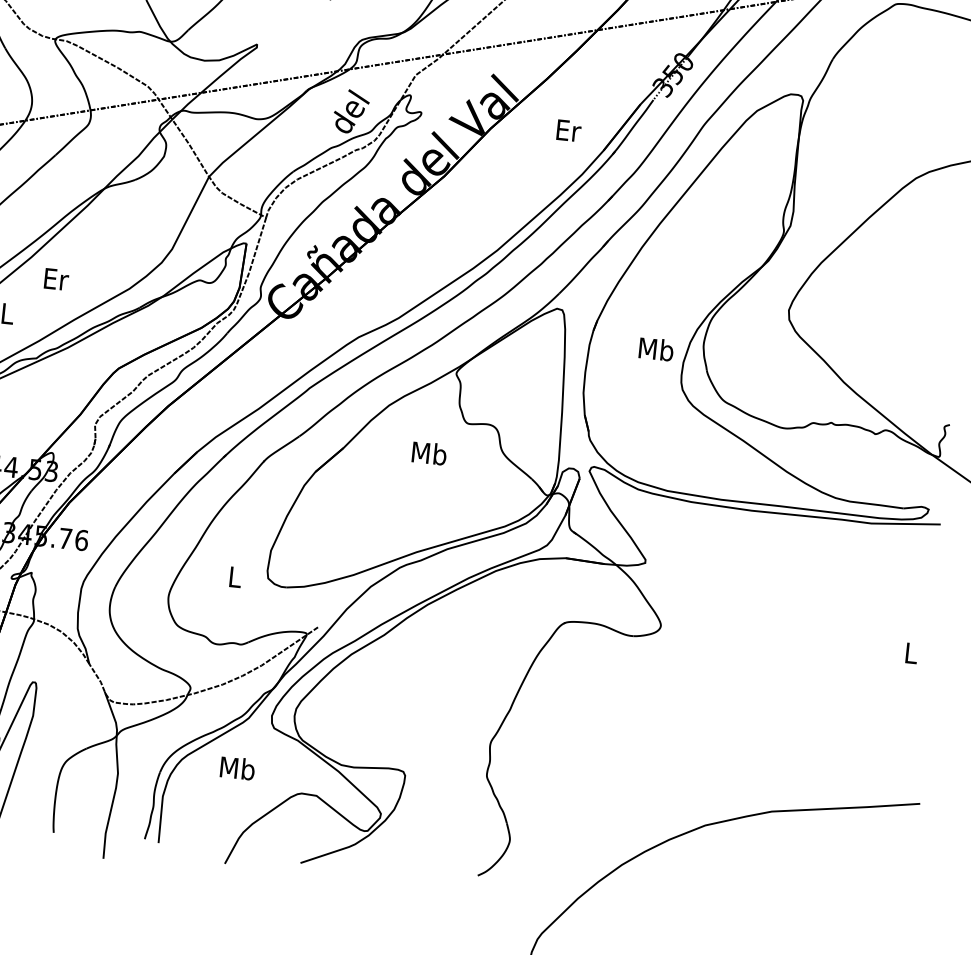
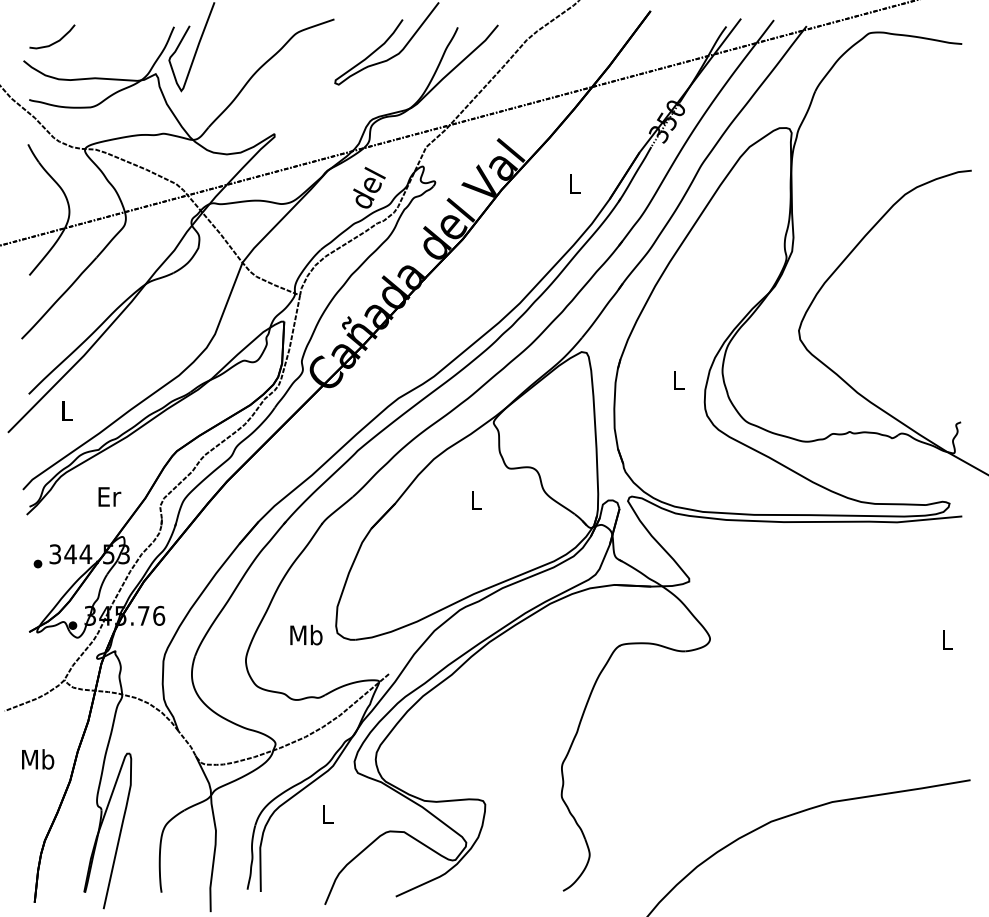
text: (569, 130) -> (575, 183), Er -> L
text: (56, 278) -> (109, 496), moved
text: (656, 349) -> (678, 380), Mb -> L
text: (429, 452) -> (476, 499), Mb -> L
text: (235, 576) -> (306, 634), L -> Mb
text: (237, 767) -> (327, 813), Mb -> L

